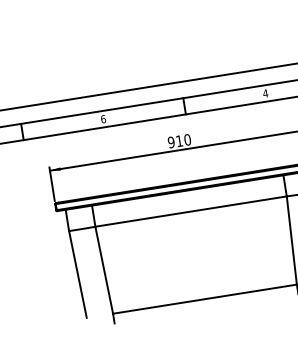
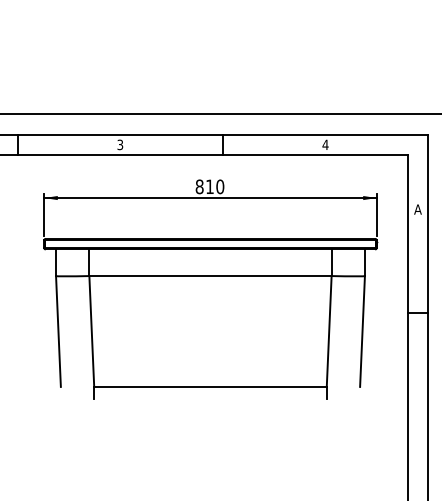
text: (103, 118) -> (120, 144), 6 -> 3
text: (171, 142) -> (199, 186), 910 -> 810

